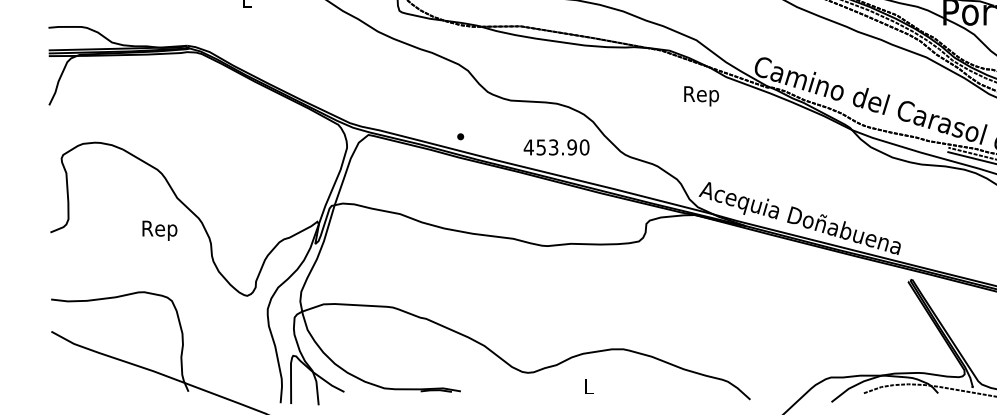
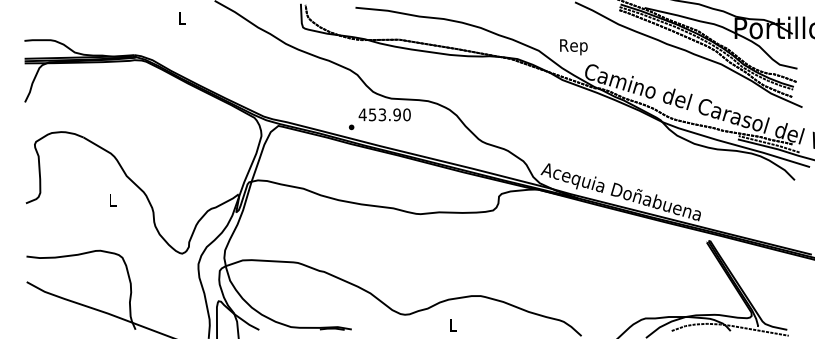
text: (701, 96) -> (573, 47), moved
text: (556, 147) -> (384, 114), moved
text: (159, 230) -> (112, 201), Rep -> L

